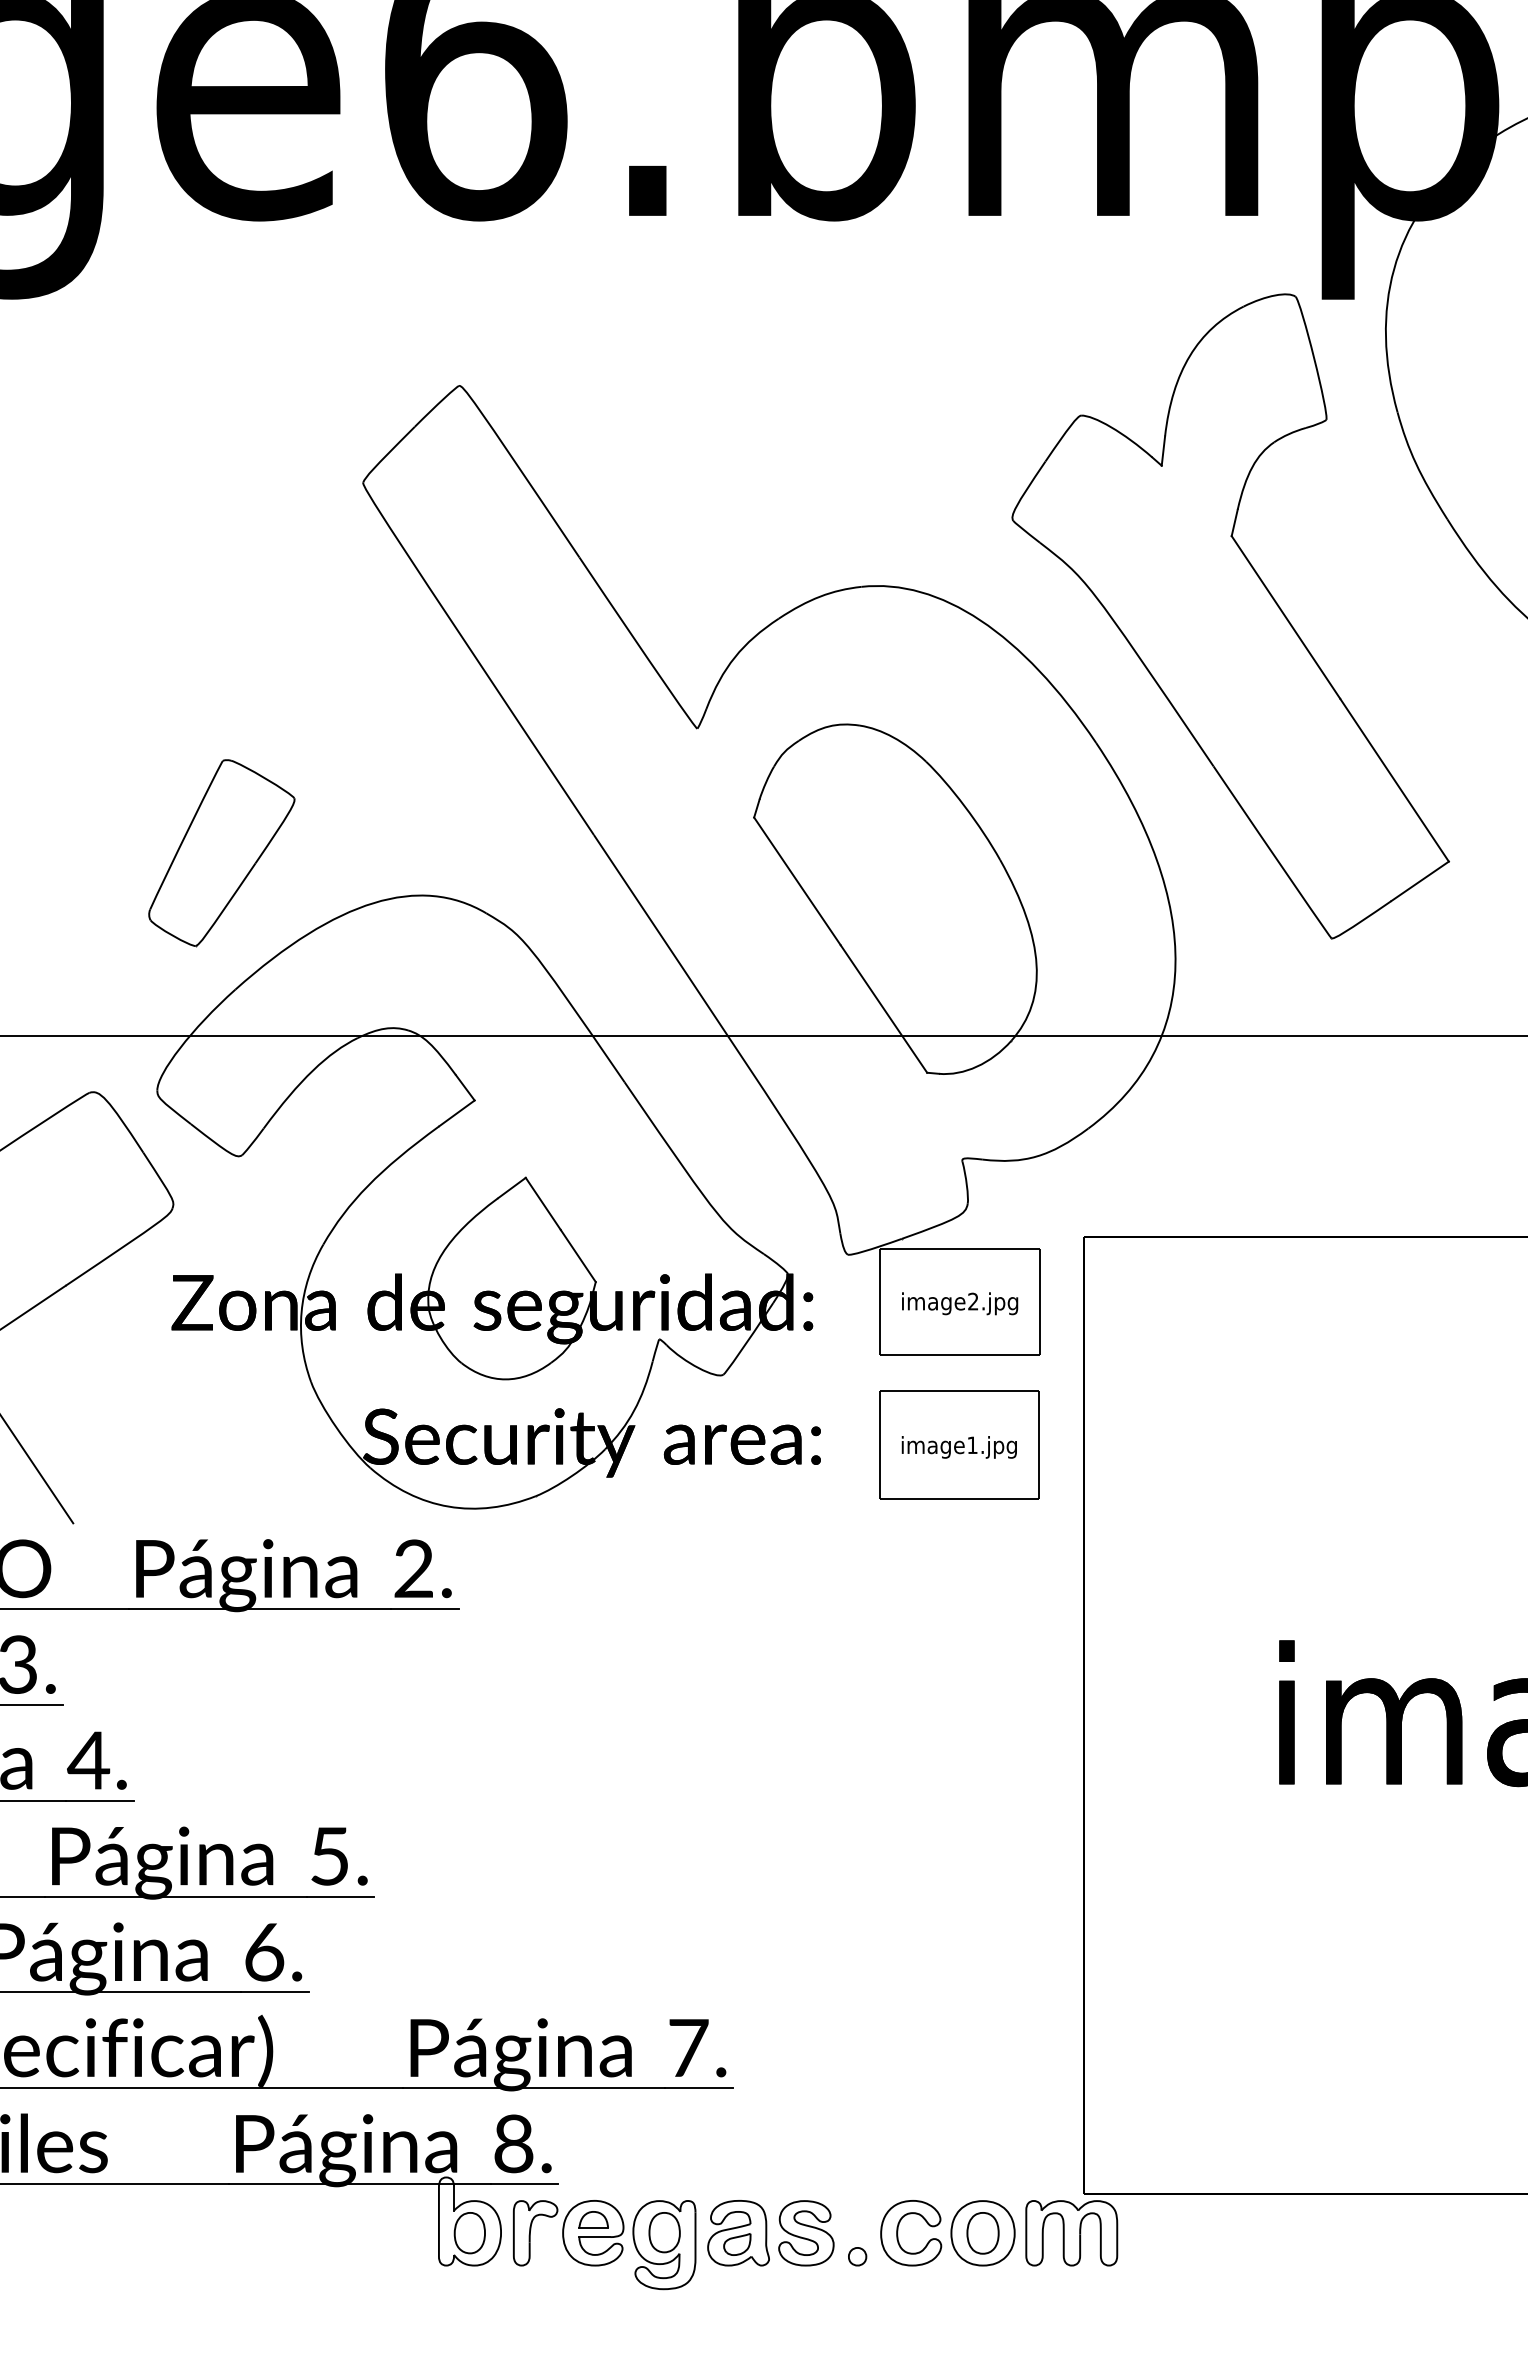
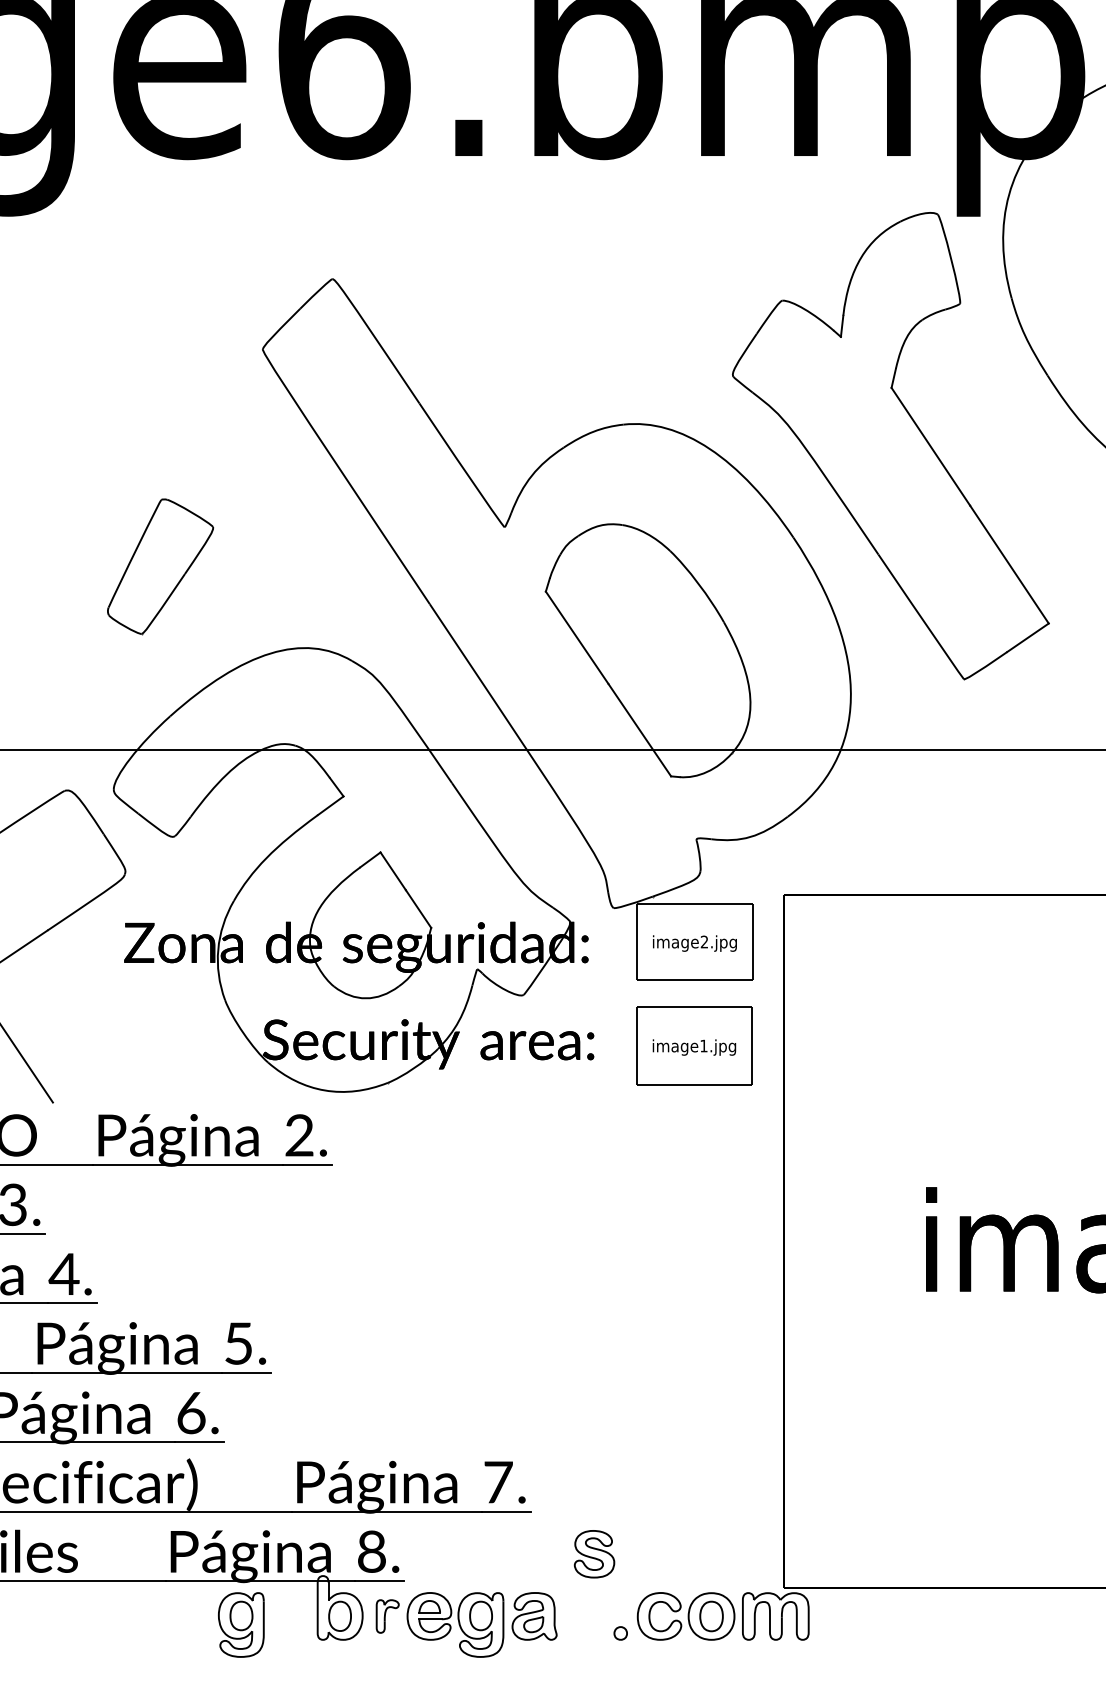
part: (221, 853) -> (160, 566), moved
part: (535, 2233) -> (387, 1616), size x0.7
part: (806, 2233) -> (594, 1554), moved
part: (333, 2245) -> (241, 1625), added

